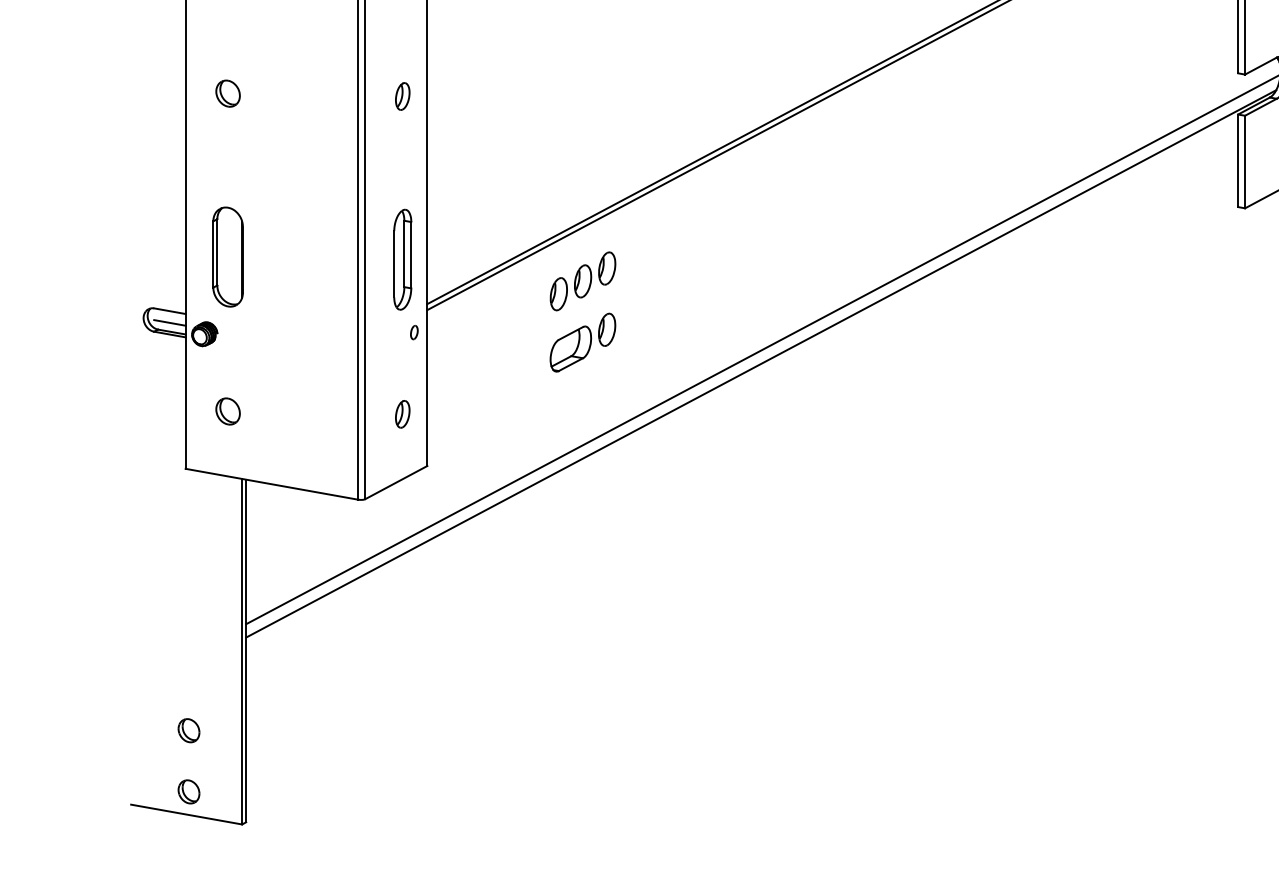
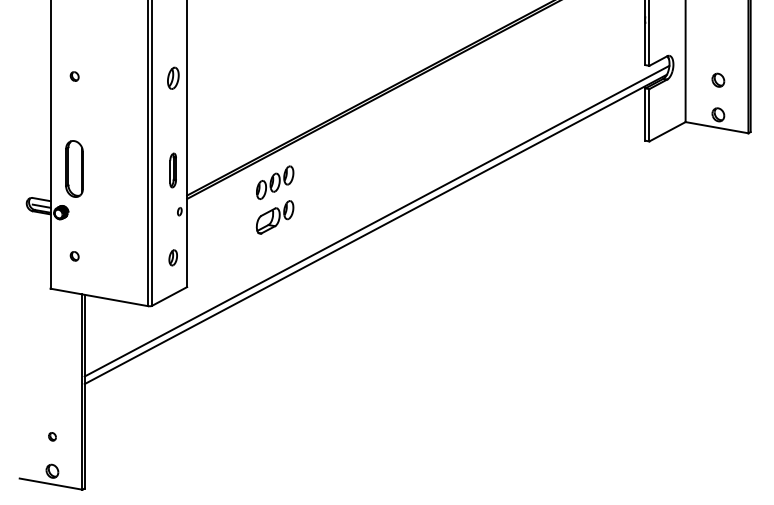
part: (228, 93) -> (74, 76), size x0.6
part: (401, 95) -> (172, 77), size x1.4
part: (401, 259) -> (172, 170), size x0.6
part: (228, 411) -> (74, 256), size x0.6
part: (189, 730) -> (52, 436), size x0.6

